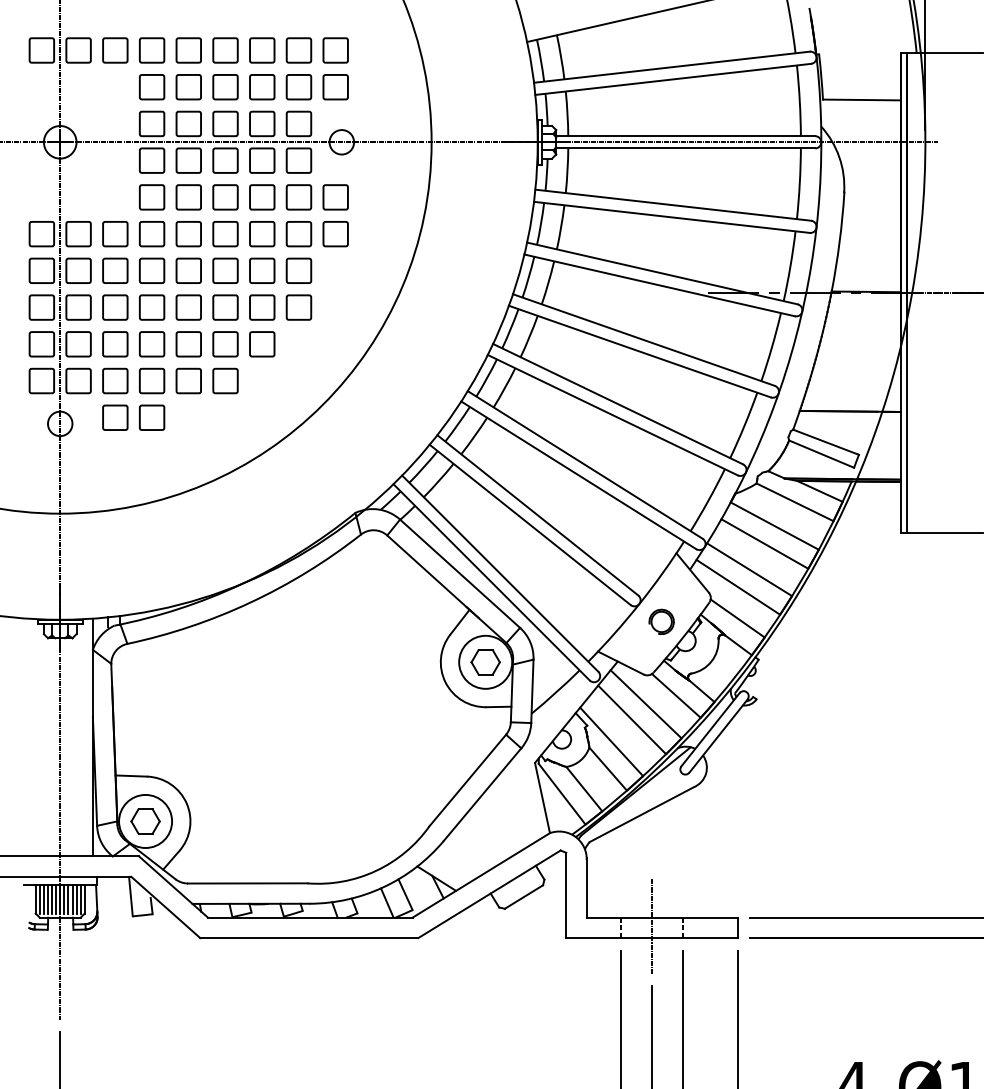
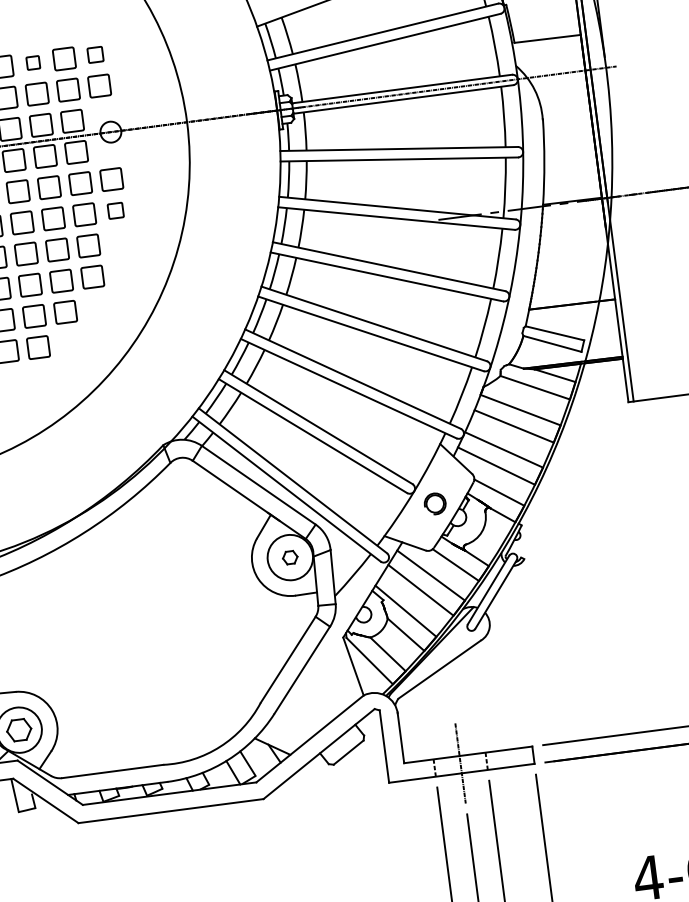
part: (262, 50) -> (33, 62), size x0.6
part: (335, 50) -> (95, 54), size x0.7
part: (335, 234) -> (115, 211), size x0.7
part: (485, 662) -> (290, 557), size x0.6

